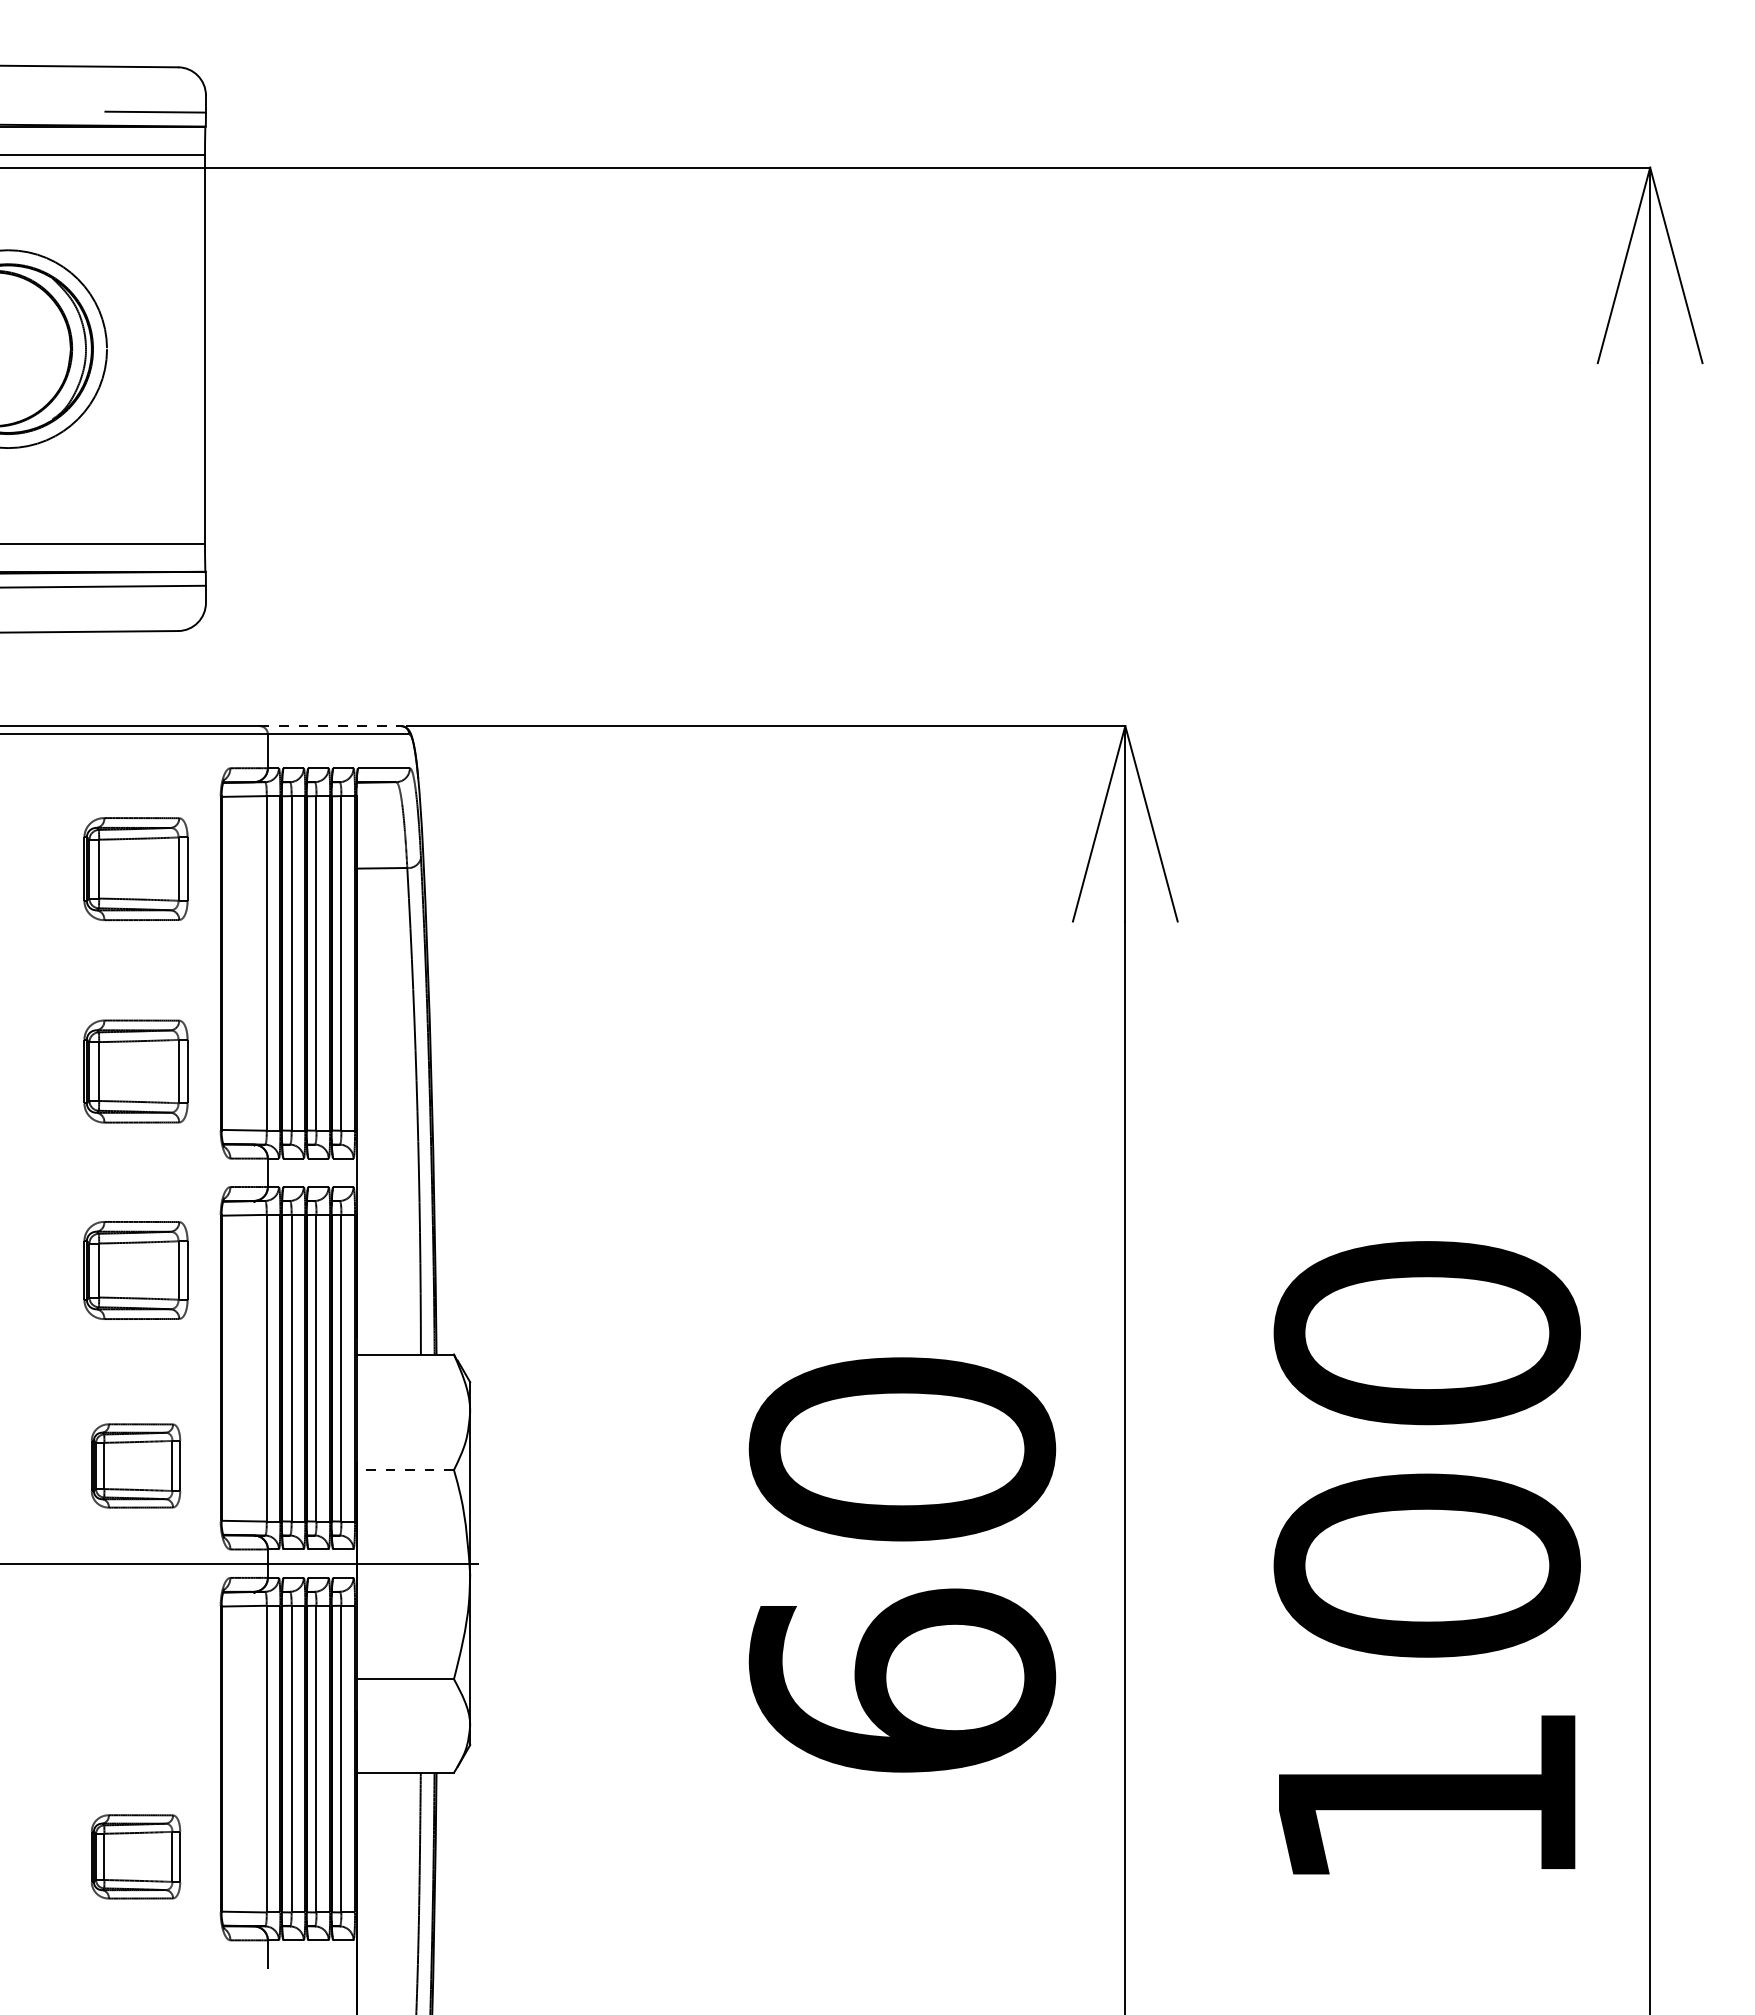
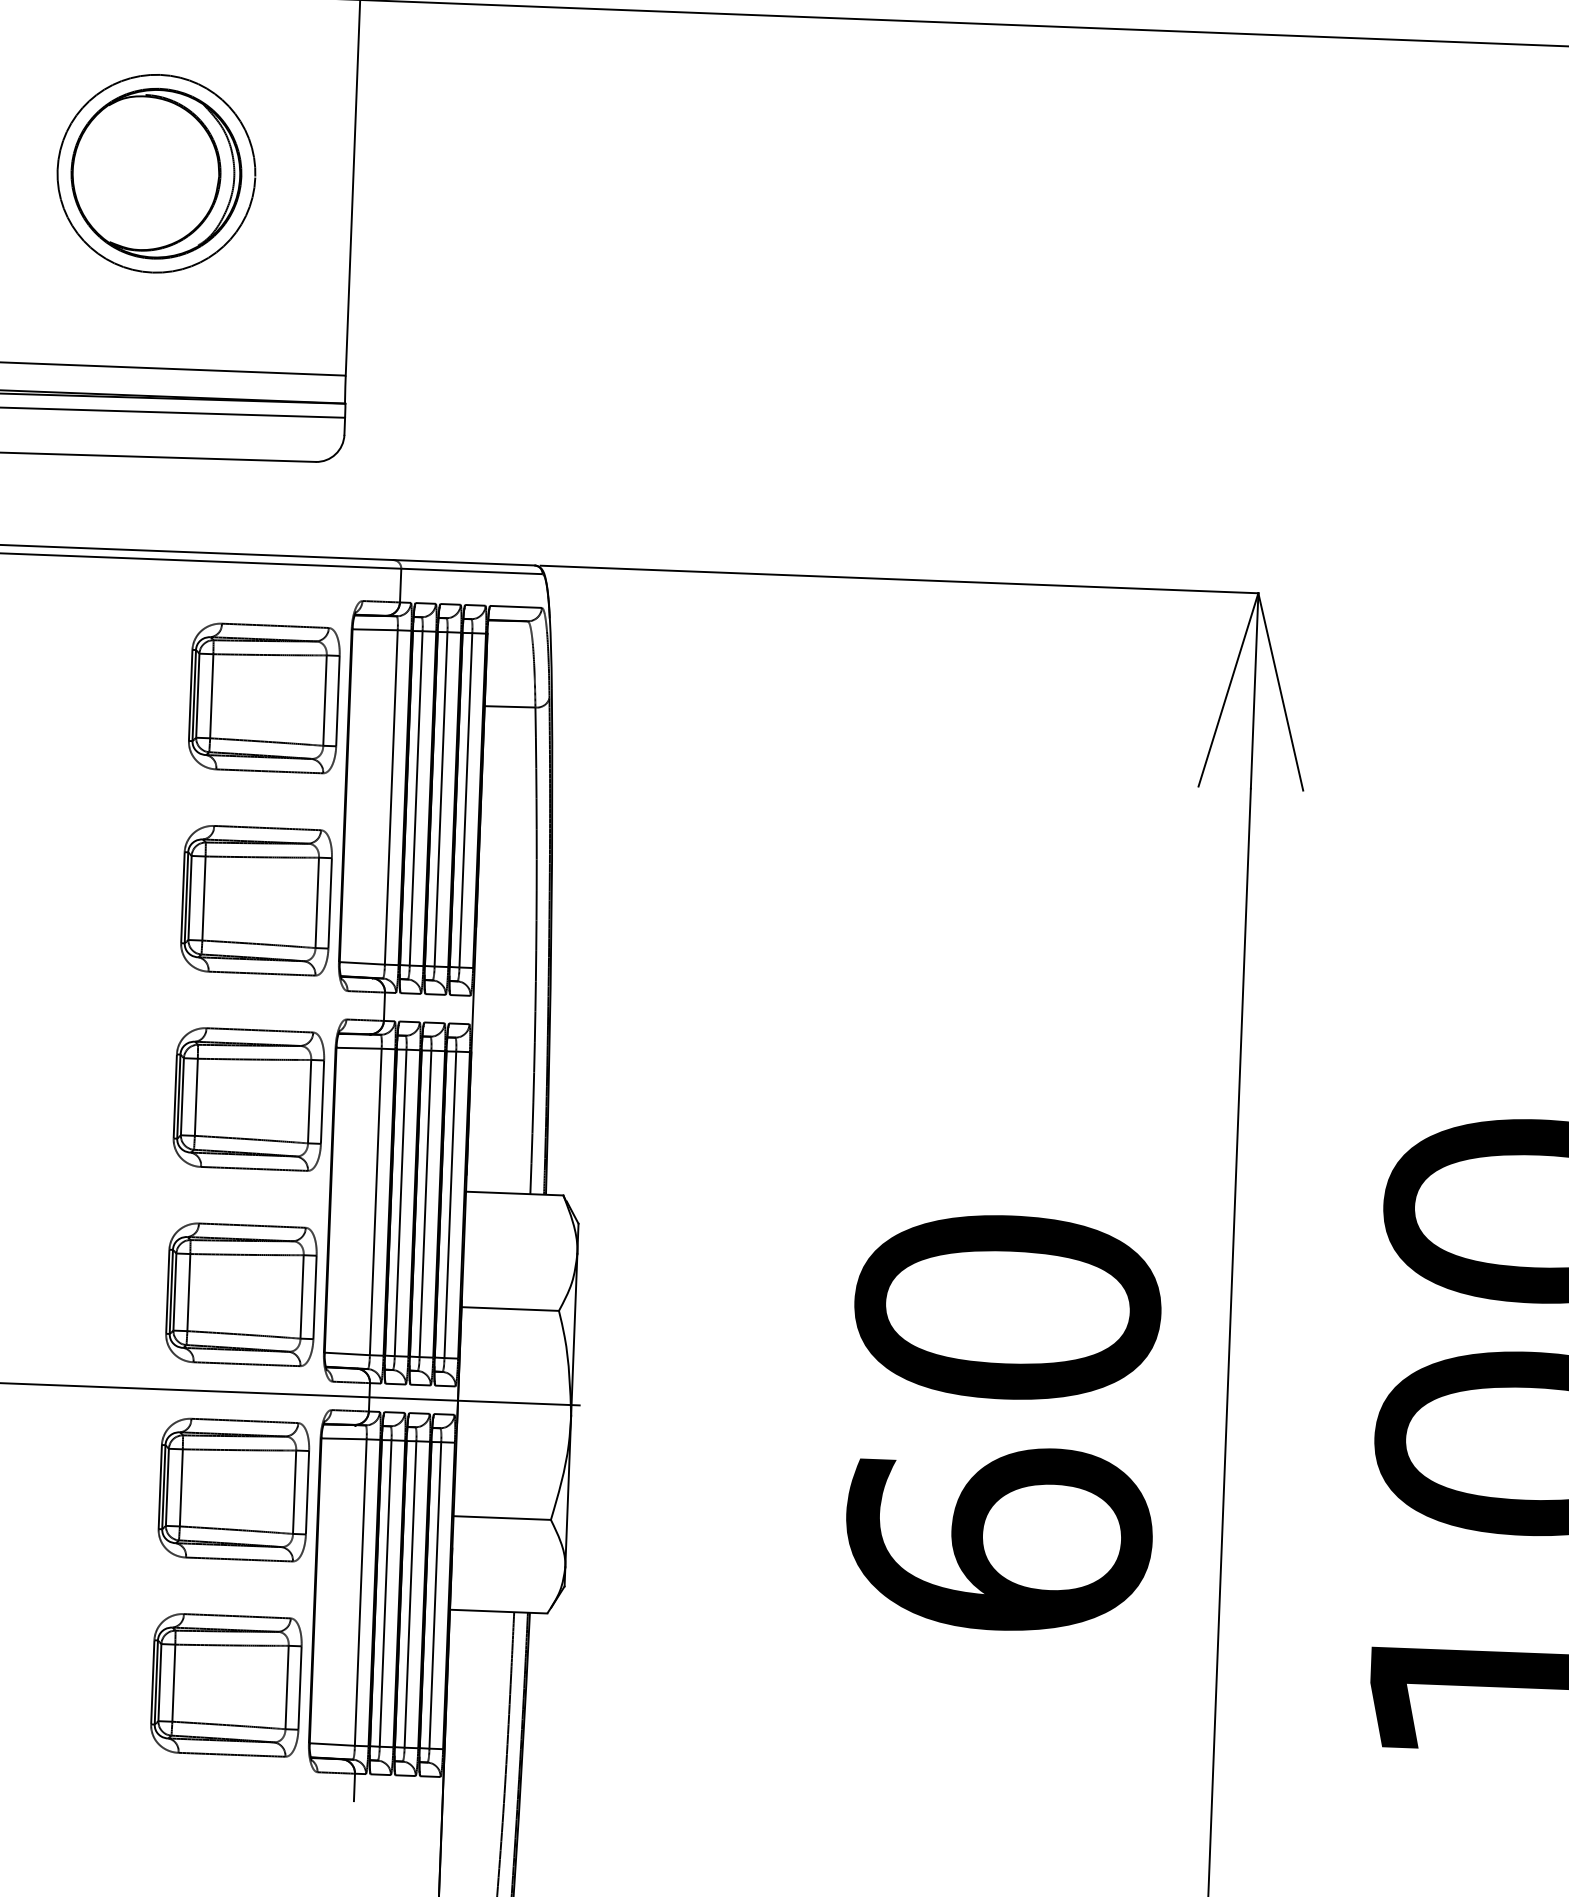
line: (330, 726) -> (464, 563), dashed -> solid
part: (135, 868) -> (263, 697), size x1.43
part: (135, 1071) -> (256, 900), size x1.43
part: (135, 1270) -> (248, 1099), size x1.43
part: (135, 1465) -> (240, 1294), size x1.67
line: (405, 1470) -> (510, 1309), dashed -> solid
part: (135, 1661) -> (233, 1489), added
part: (135, 1856) -> (225, 1684), size x1.67

